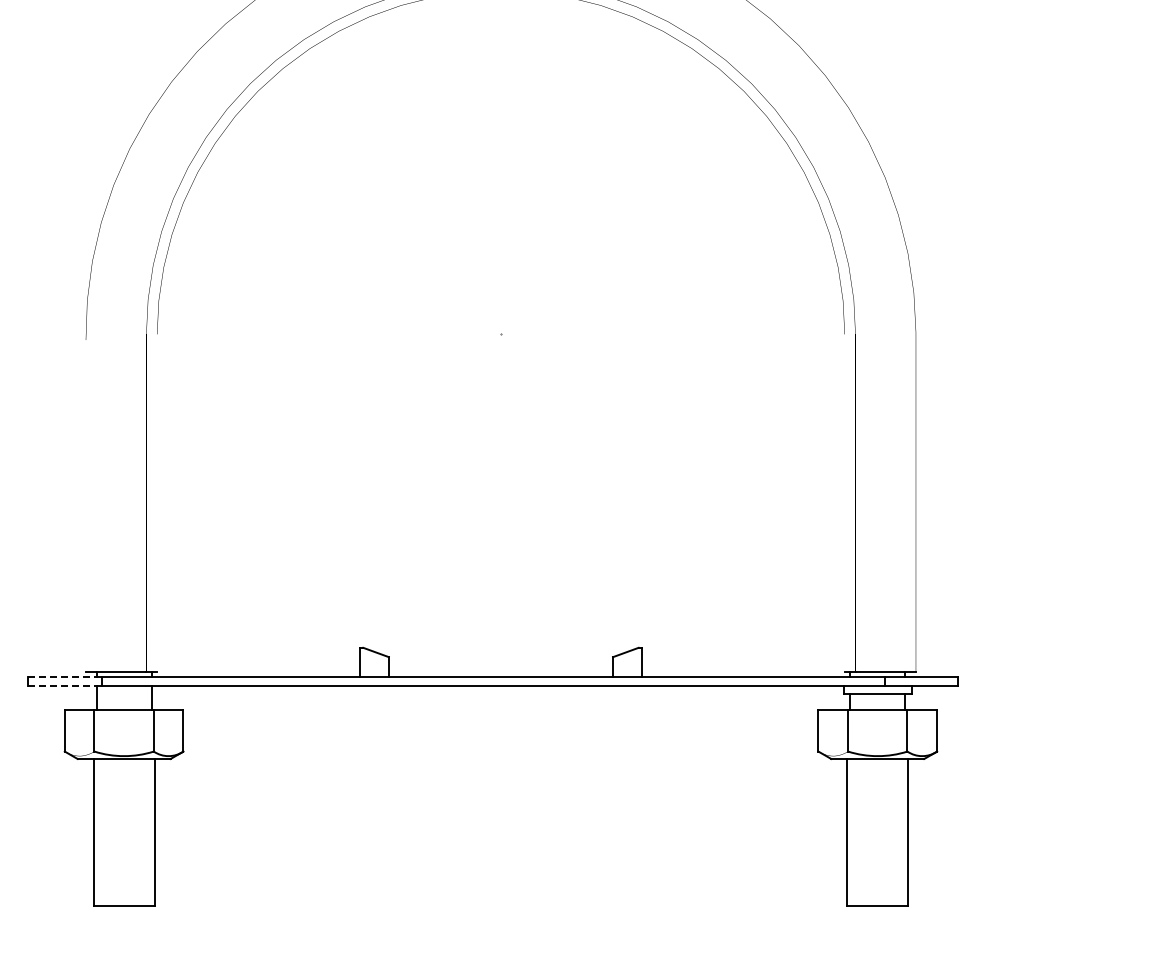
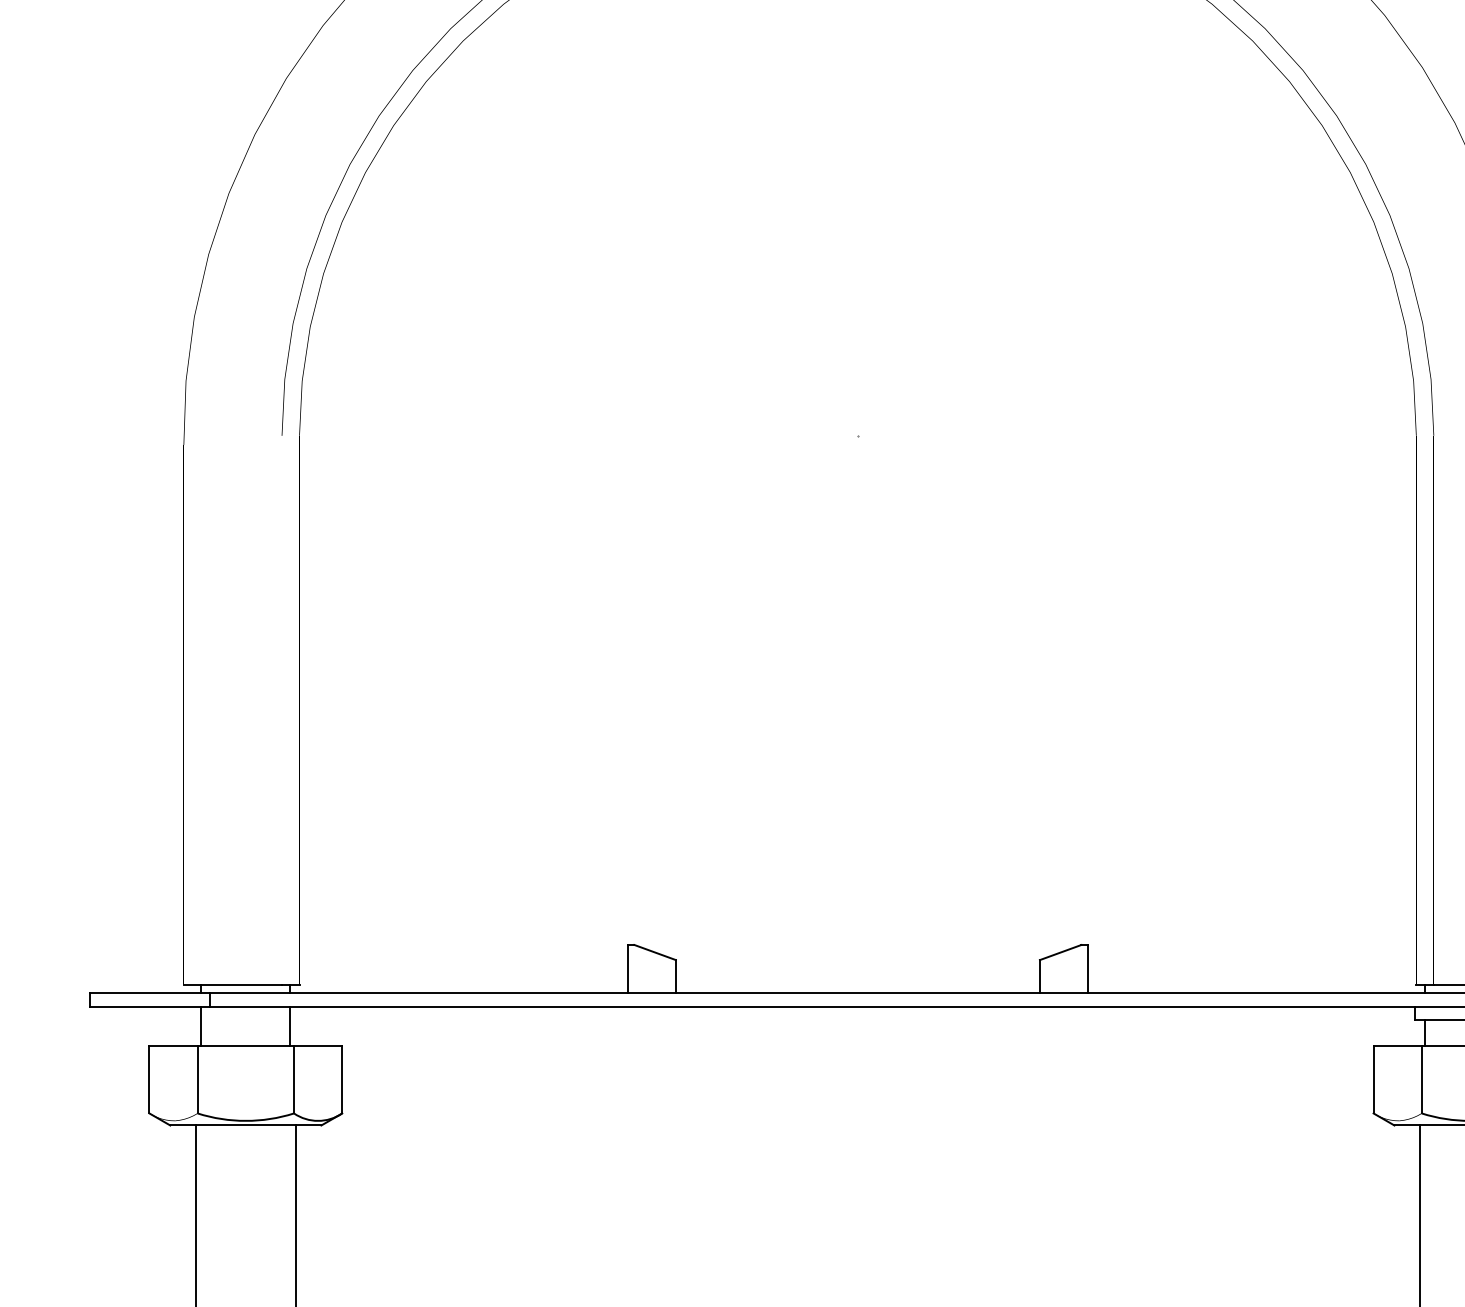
line: (65, 677) -> (150, 993), dashed -> solid
line: (65, 686) -> (150, 1007), dashed -> solid

